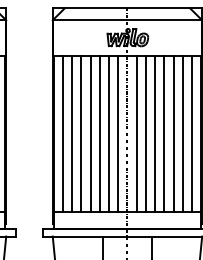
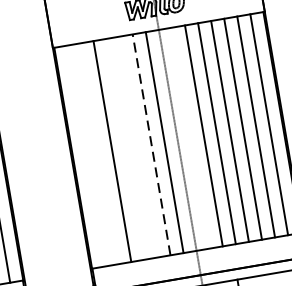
line: (62, 134) -> (85, 156), removed
line: (72, 134) -> (99, 154), removed
line: (90, 134) -> (125, 149), removed
line: (99, 134) -> (138, 147), removed
line: (109, 134) -> (152, 145), solid -> dashed
line: (136, 134) -> (190, 138), removed

